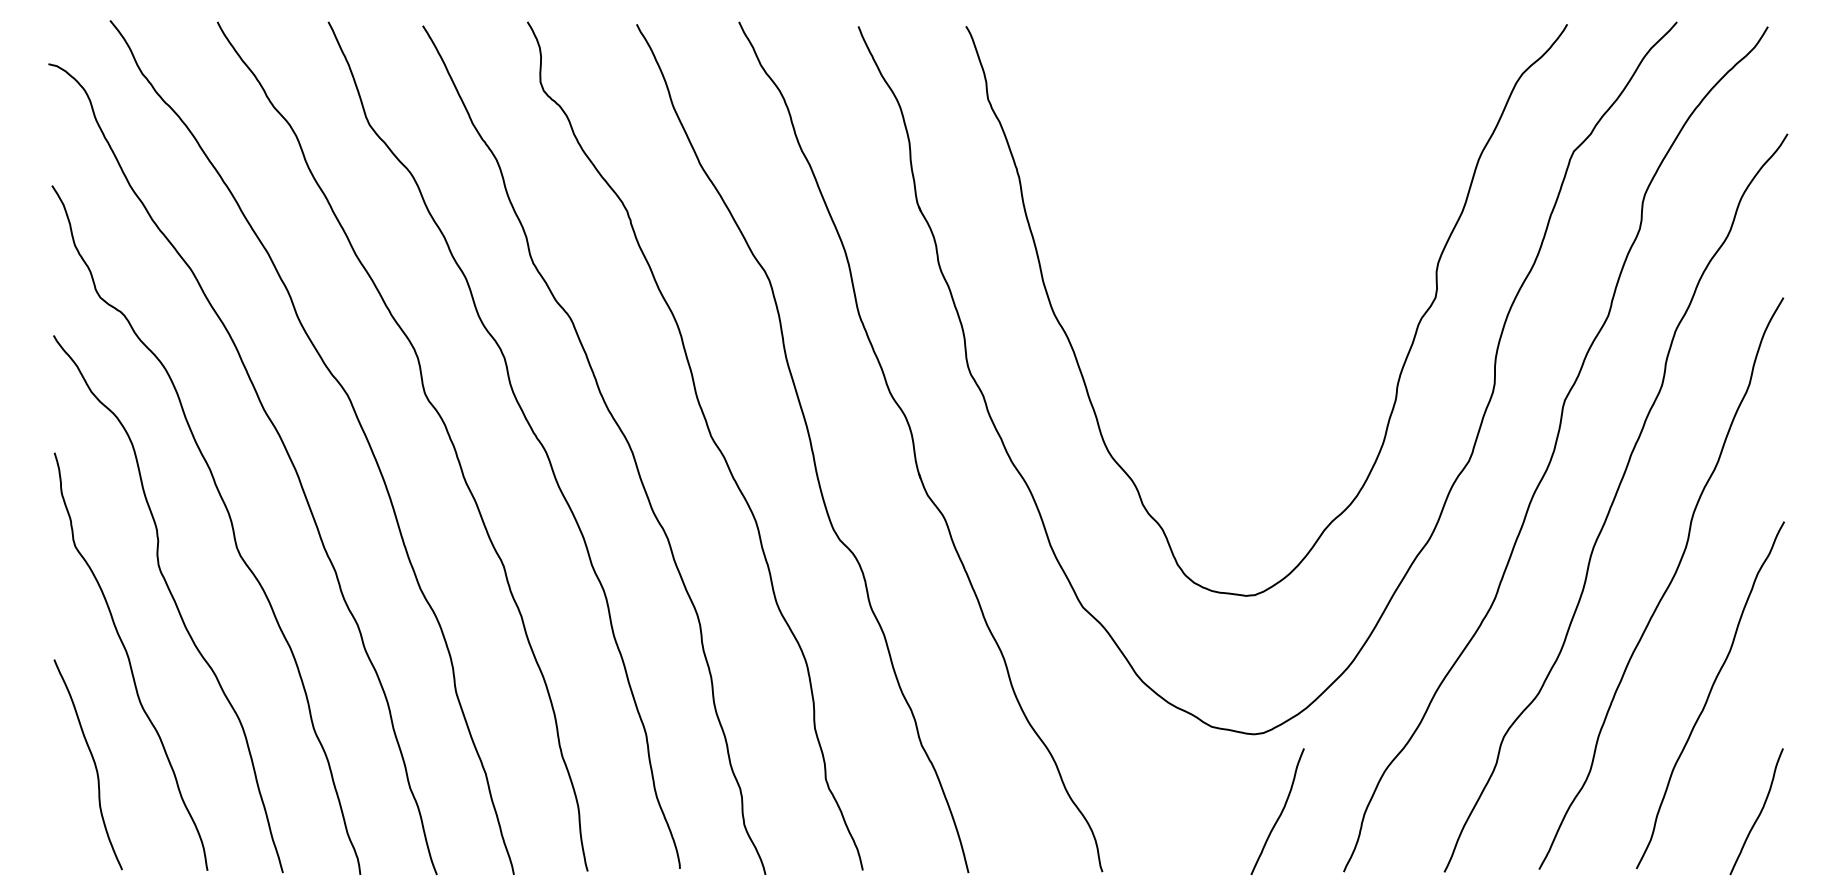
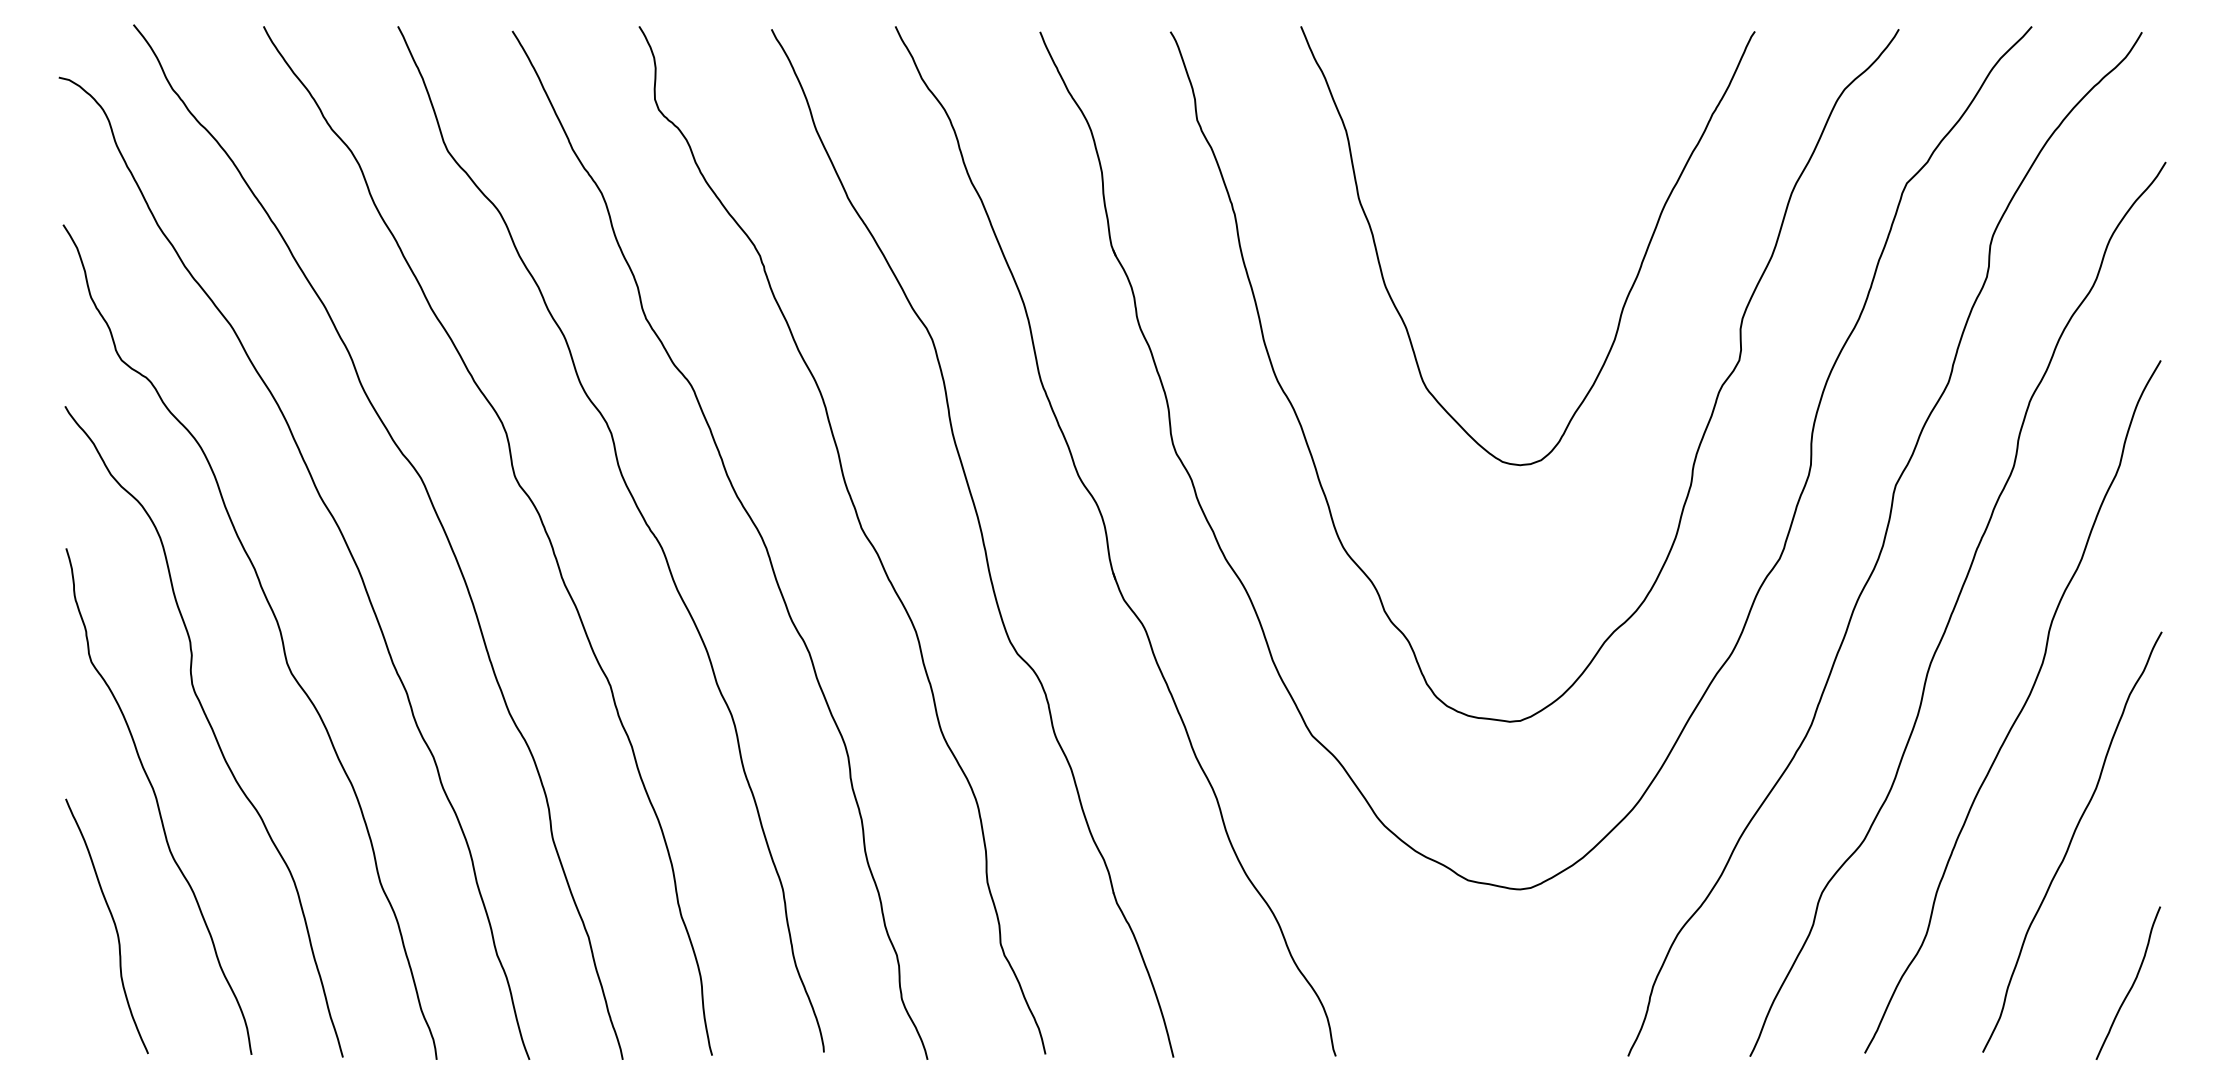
curve: (1346, 235) -> (1631, 285), added
curve: (1280, 812) -> (1551, 984), removed

